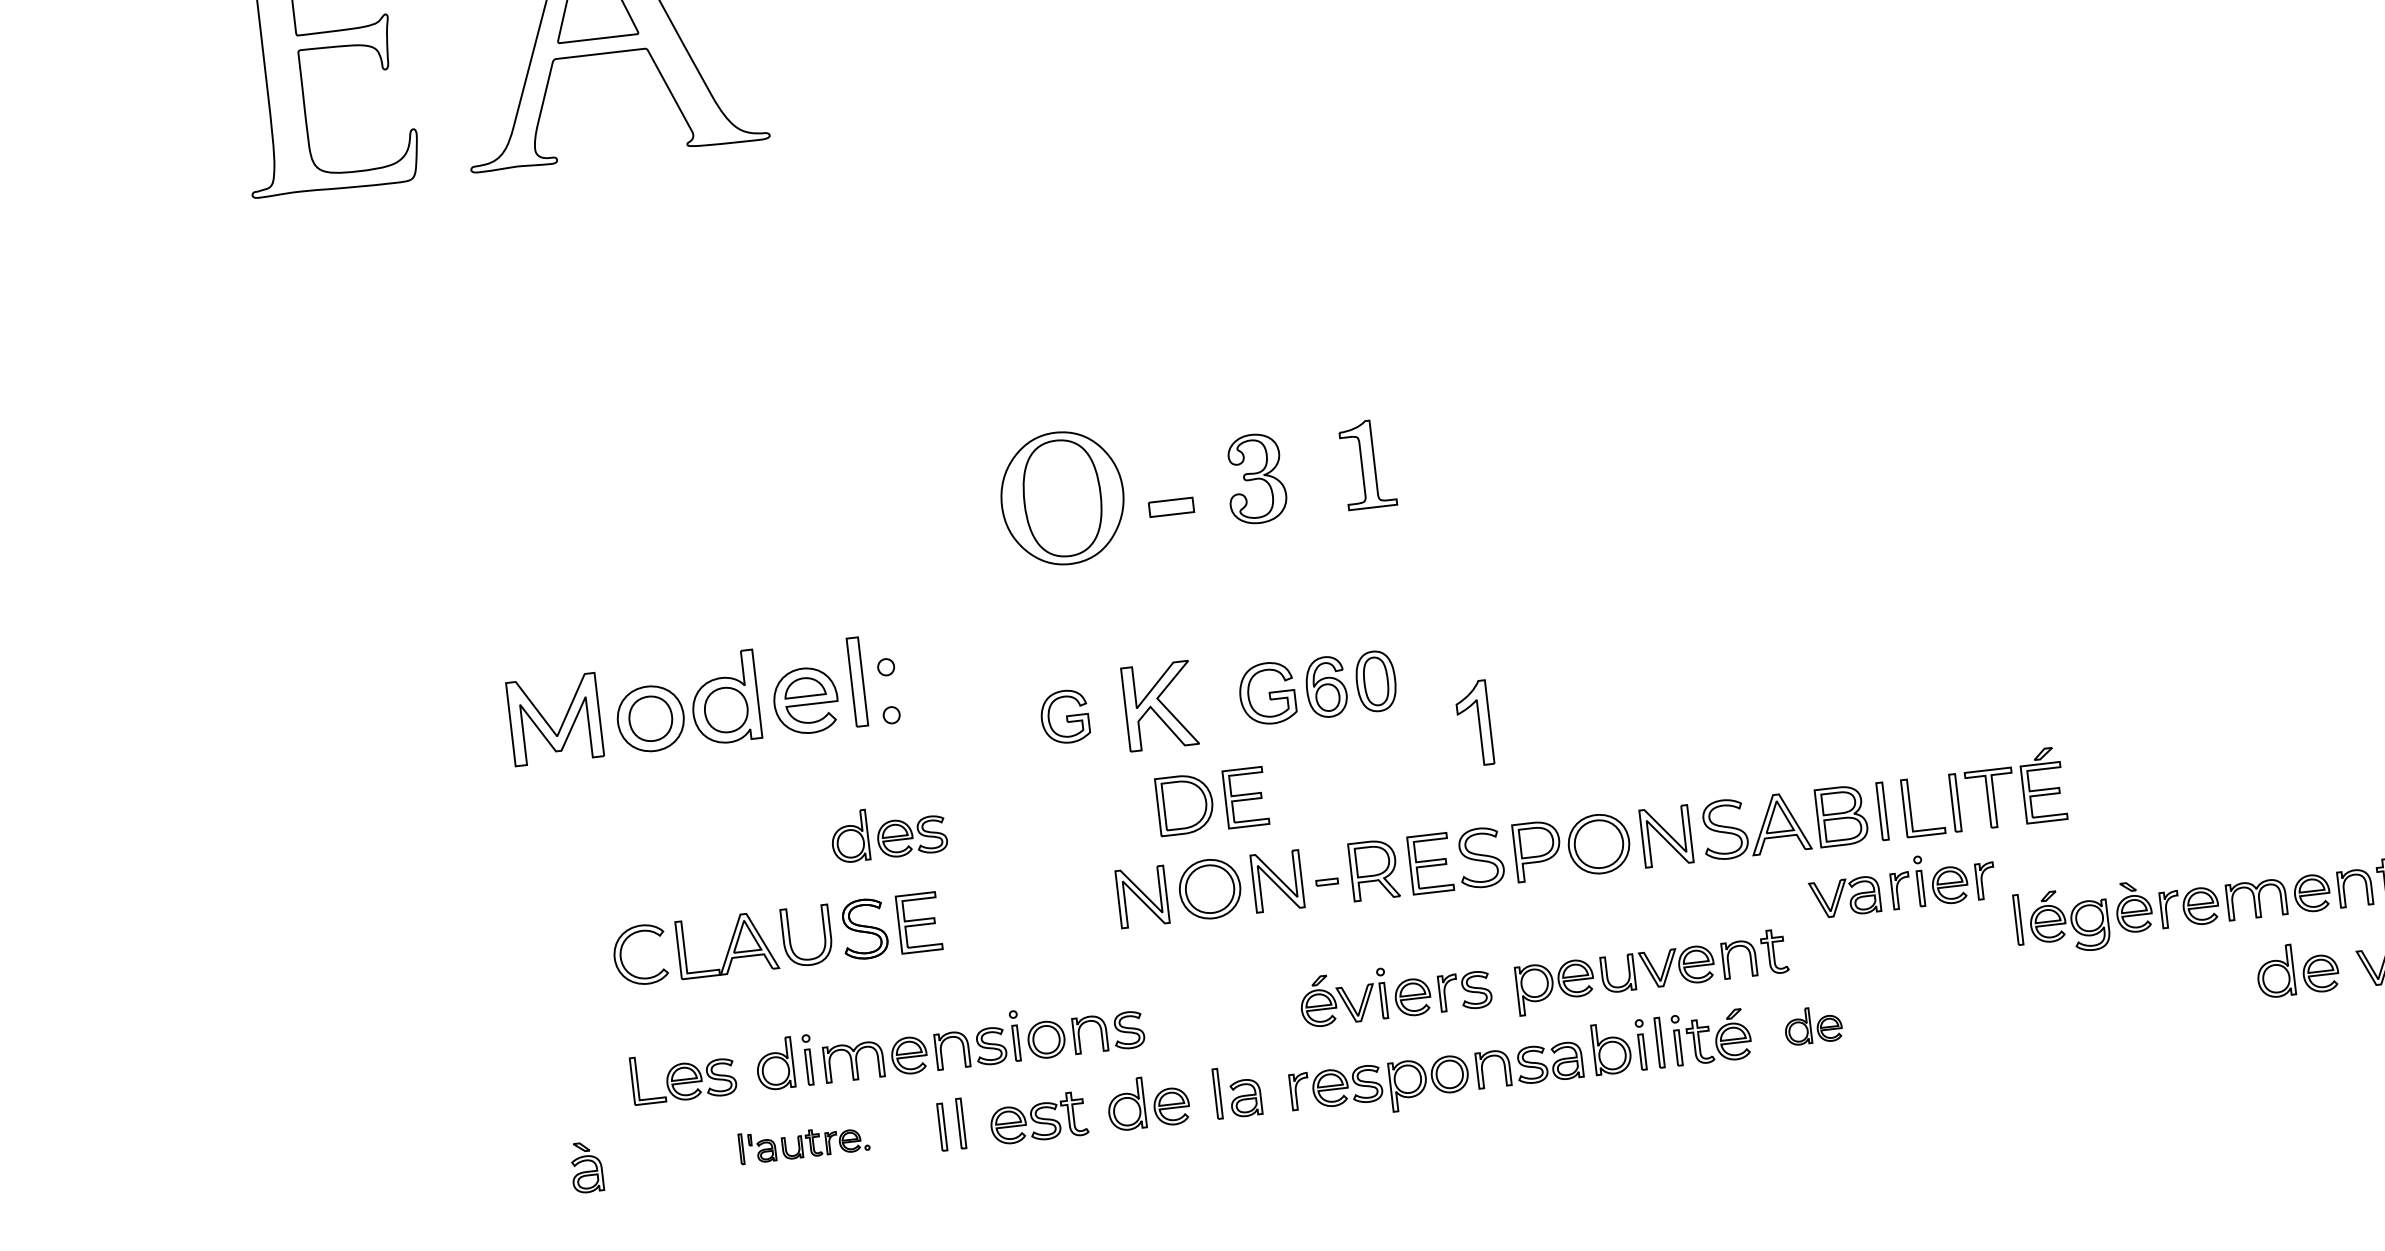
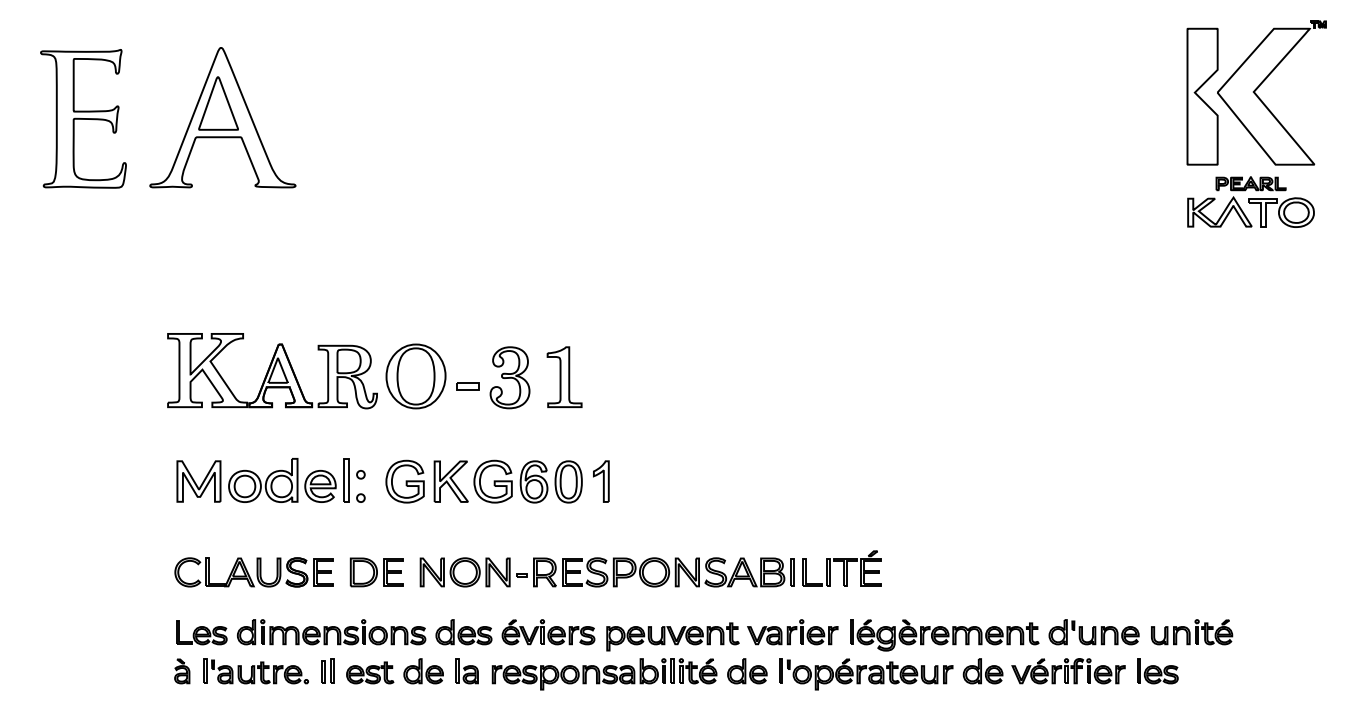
part: (1367, 463) -> (564, 376), size x1.43
part: (1254, 478) -> (509, 377), size x1.43
part: (766, 522) -> (272, 371), added
part: (1316, 687) -> (527, 481), size x1.43
part: (701, 700) -> (270, 480), moved
part: (1063, 716) -> (404, 481), size x1.67
part: (1474, 723) -> (601, 481), moved
part: (1211, 801) -> (376, 572), moved
part: (887, 832) -> (463, 632), moved
part: (1901, 884) -> (792, 632), moved
part: (2058, 1003) -> (866, 674), added
part: (1813, 1025) -> (747, 671), size x1.43
part: (802, 1142) -> (255, 671), size x1.67
part: (587, 1167) -> (182, 671), moved

